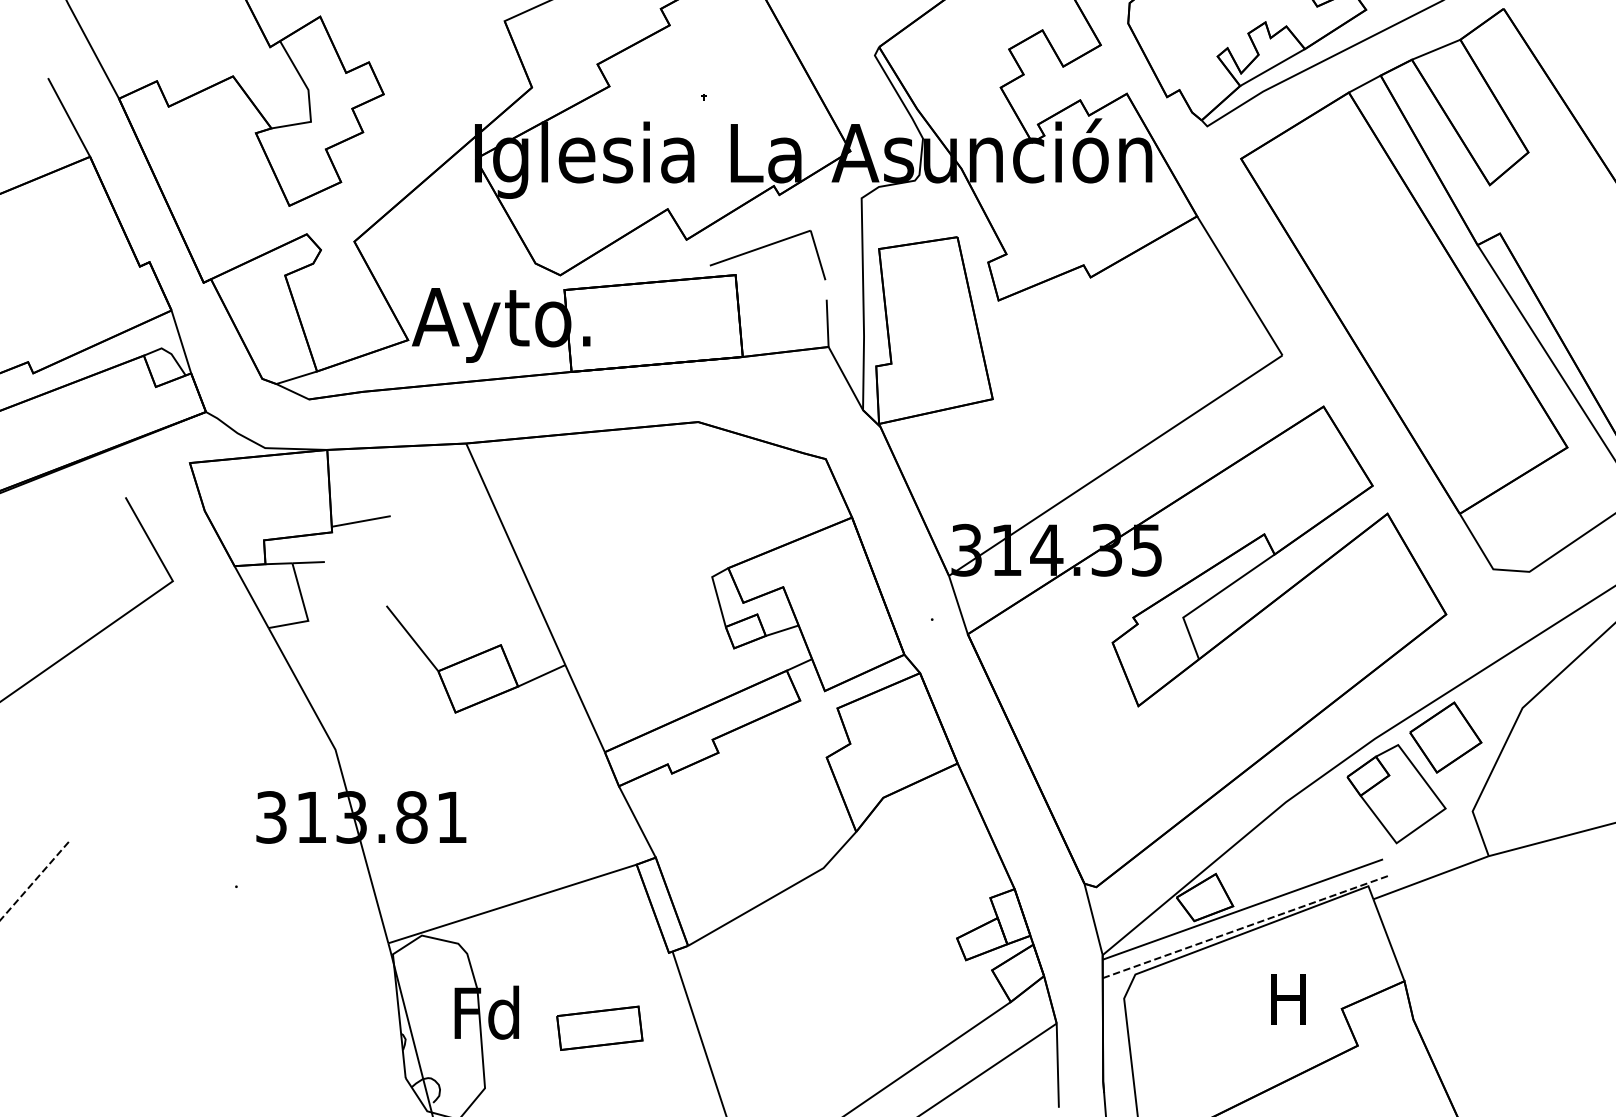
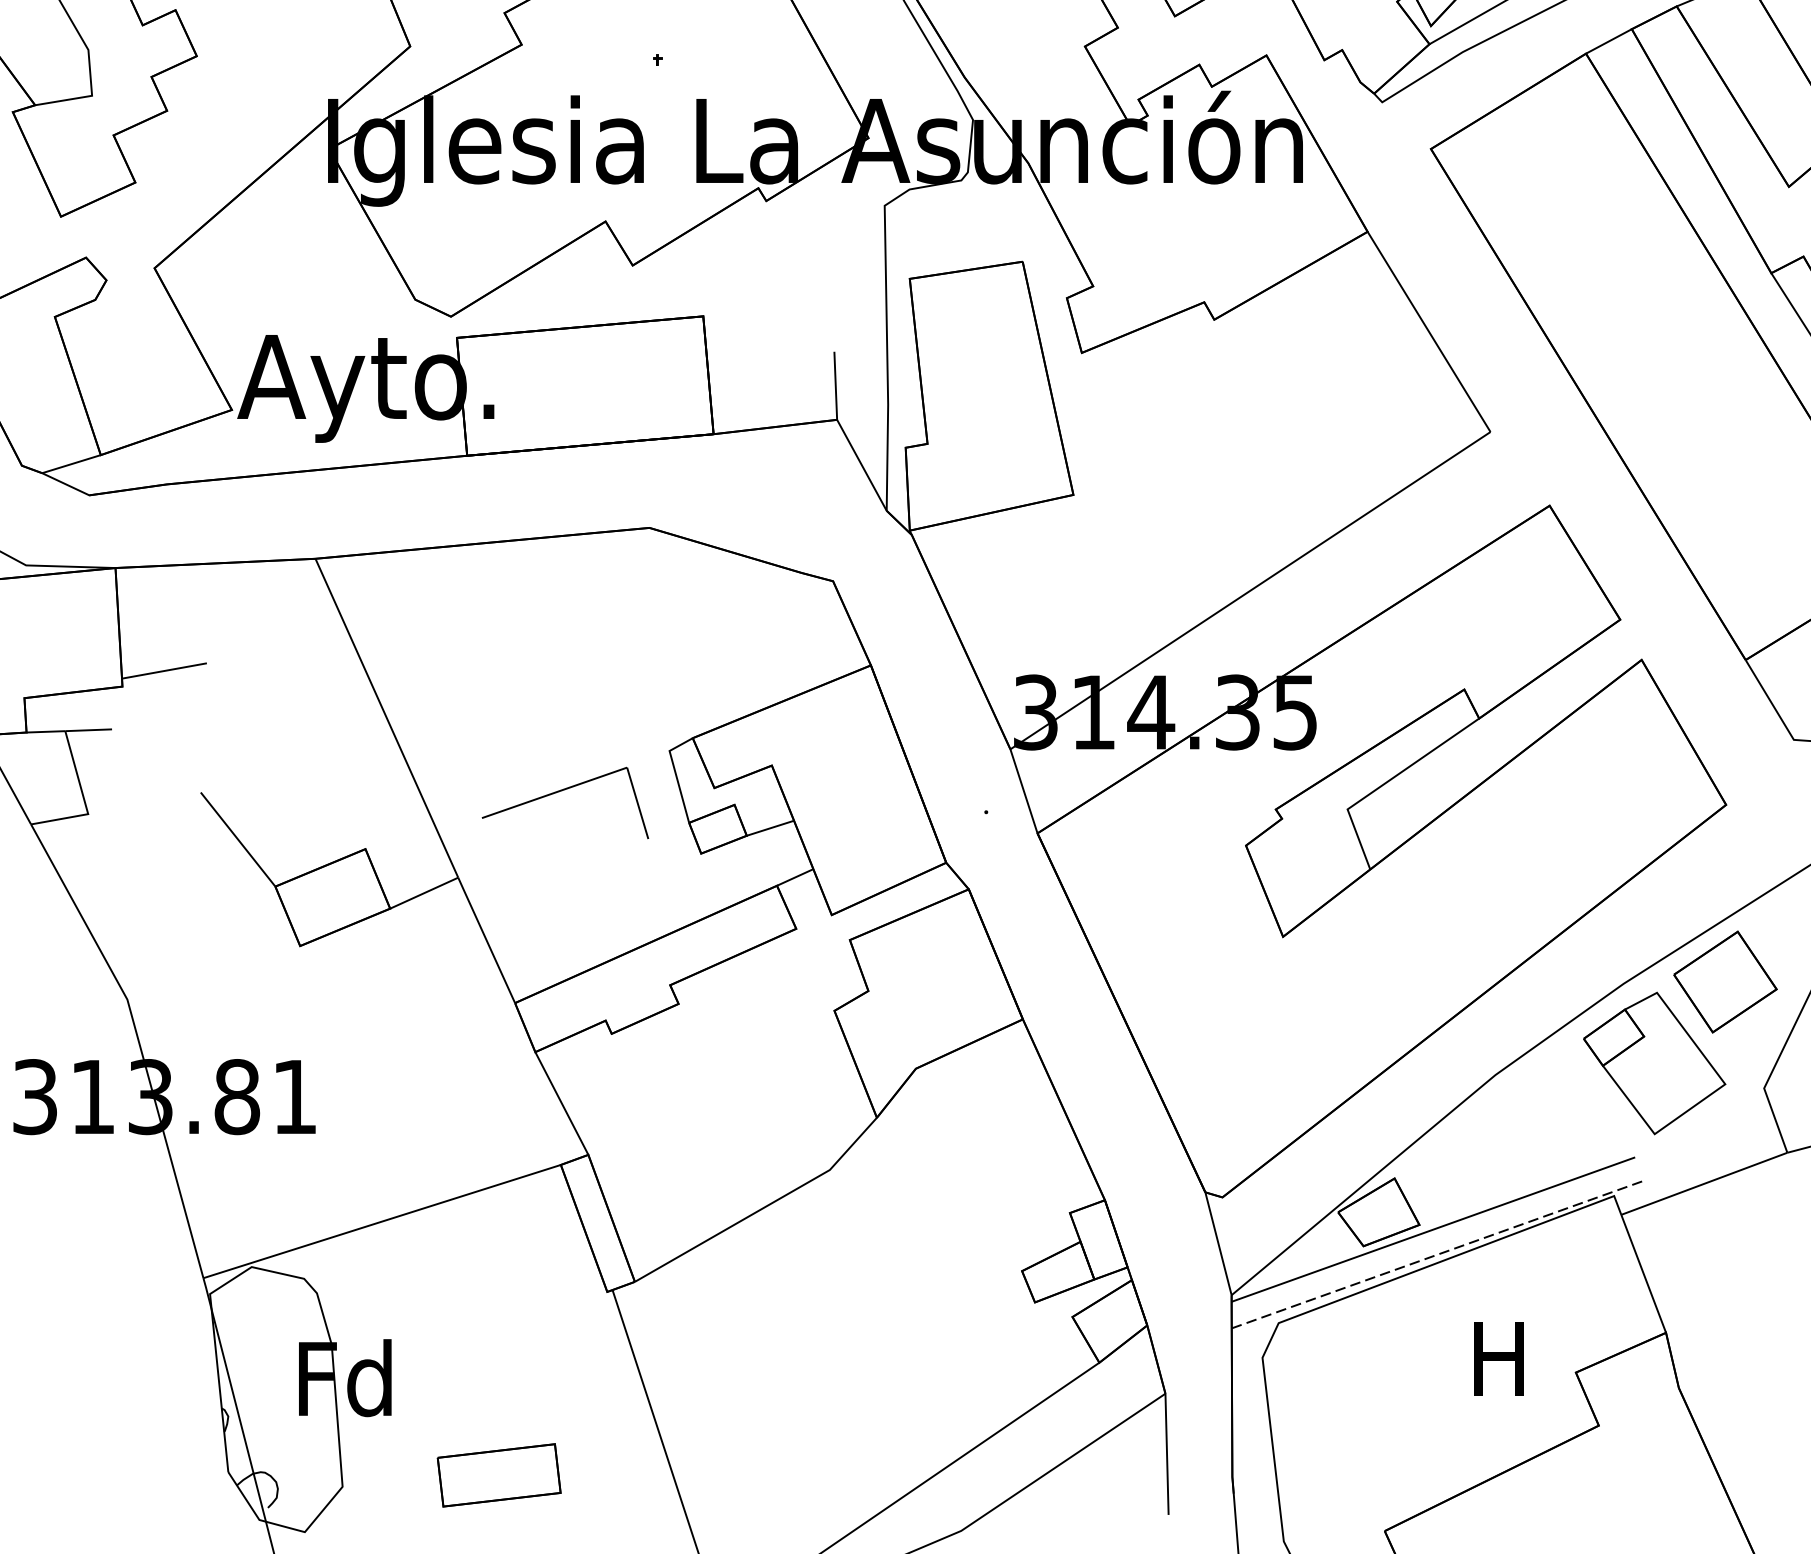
part: (765, 247) -> (562, 791), moved
part: (599, 1027) -> (498, 1474), moved

